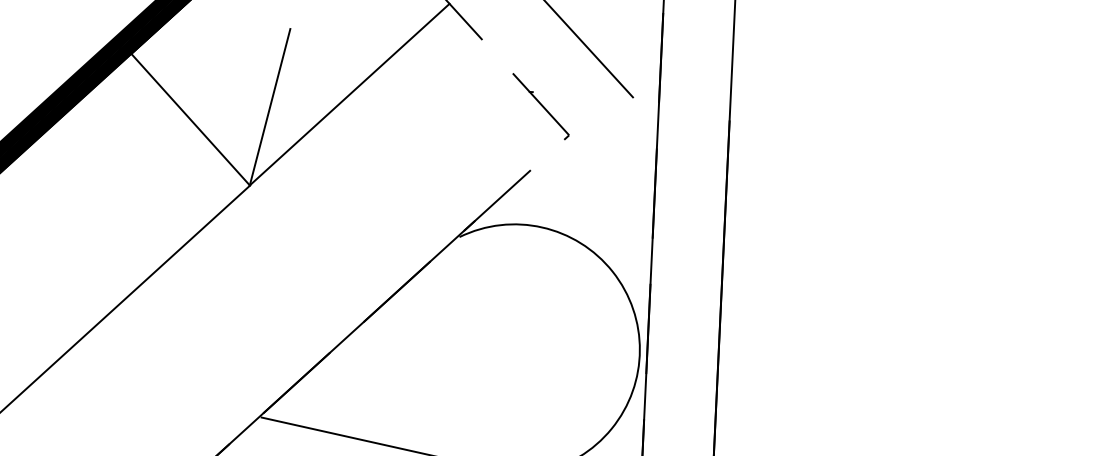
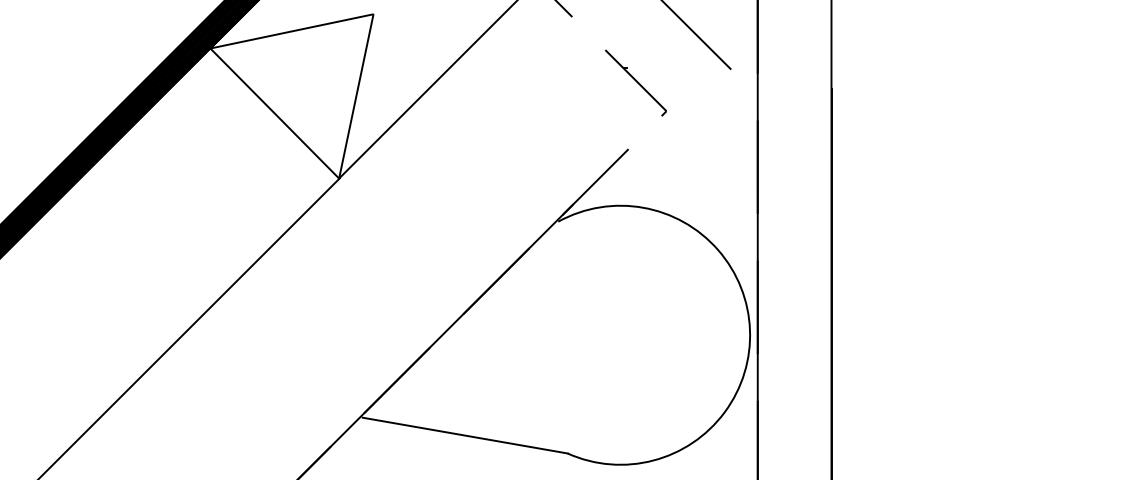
line: (210, 41) -> (291, 31), added

